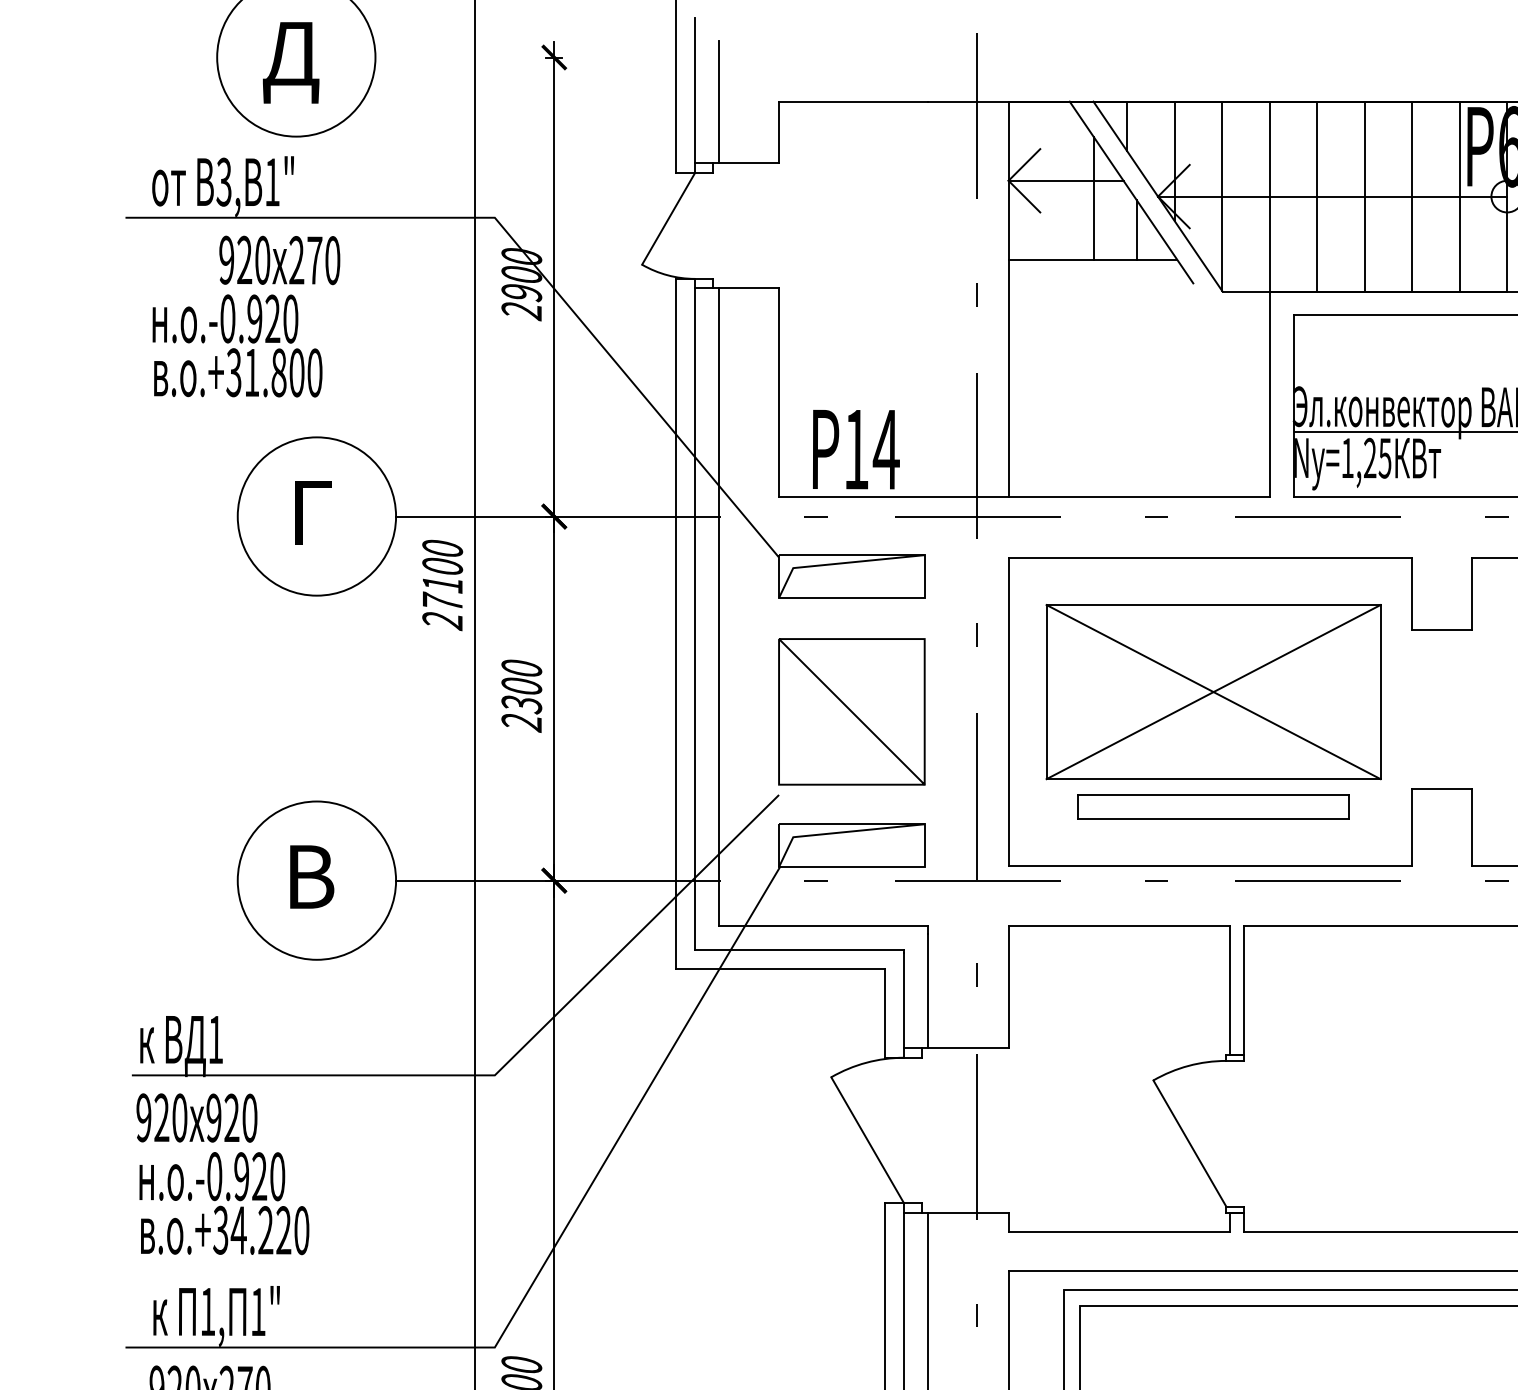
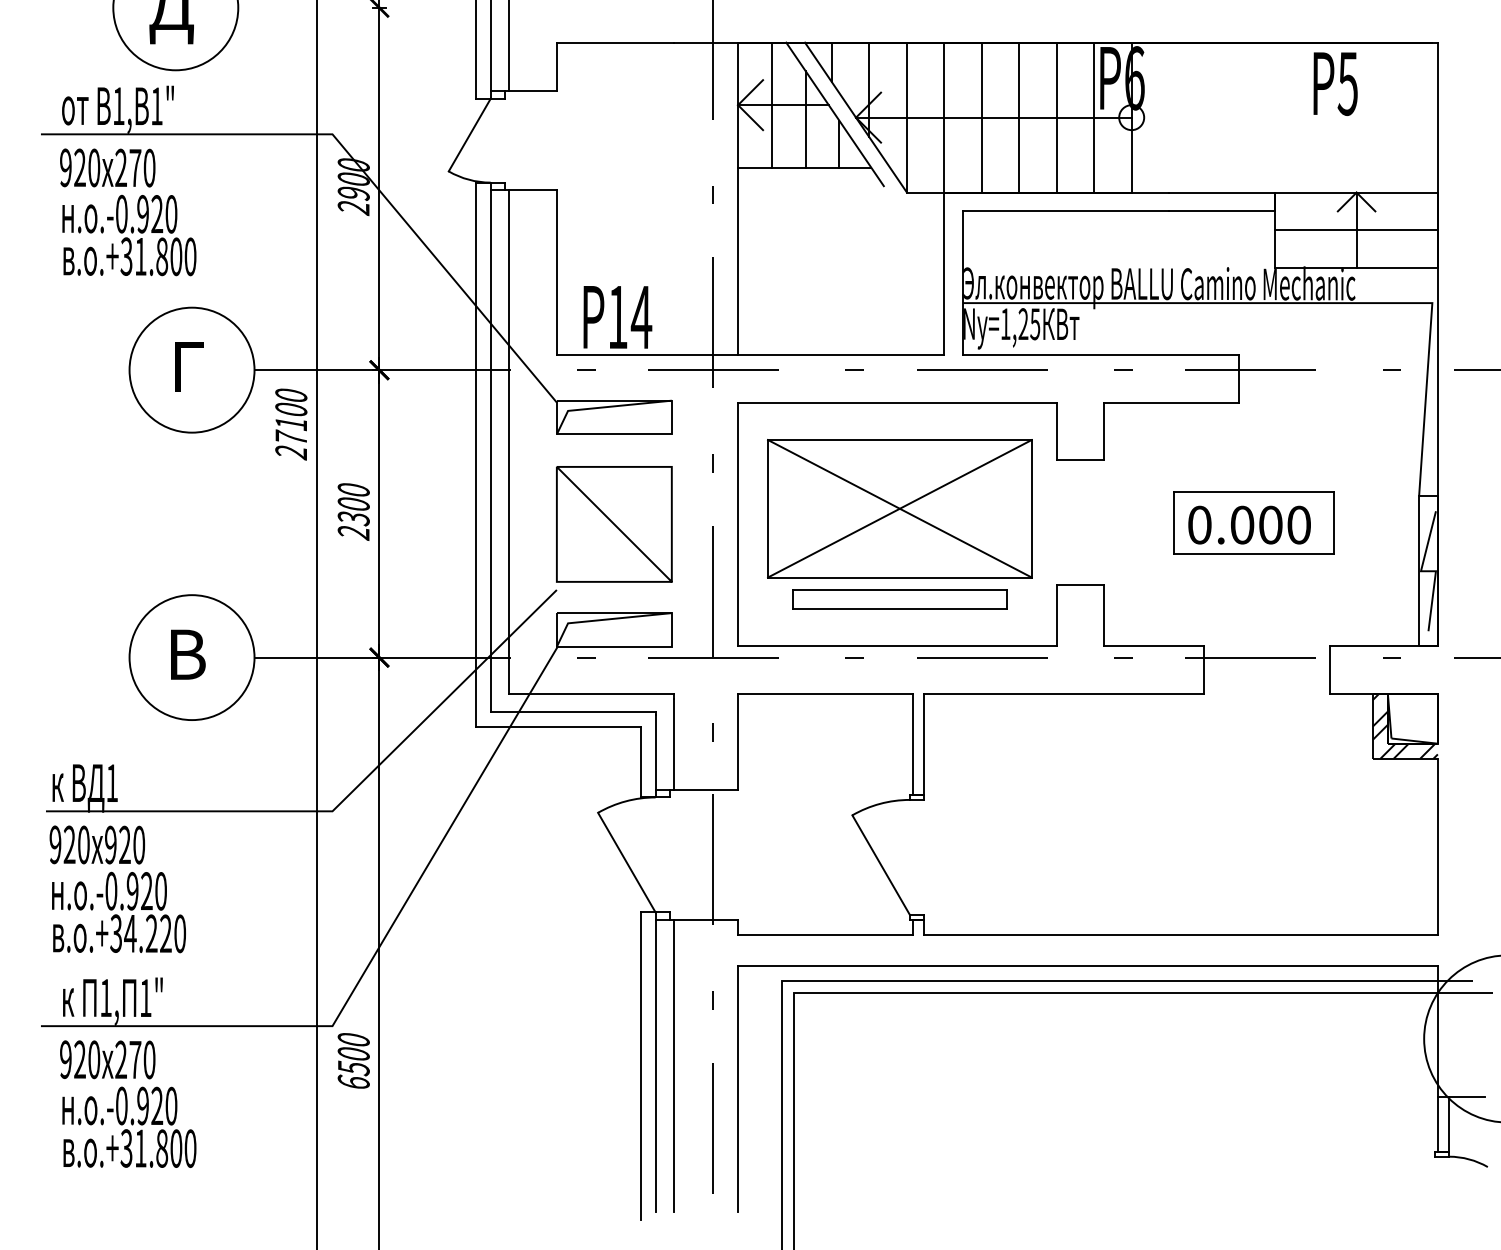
line: (1050, 179) -> (771, 104), added
text: (223, 181) -> (118, 105), 3, -> 1,
text: (279, 259) -> (107, 167), moved

